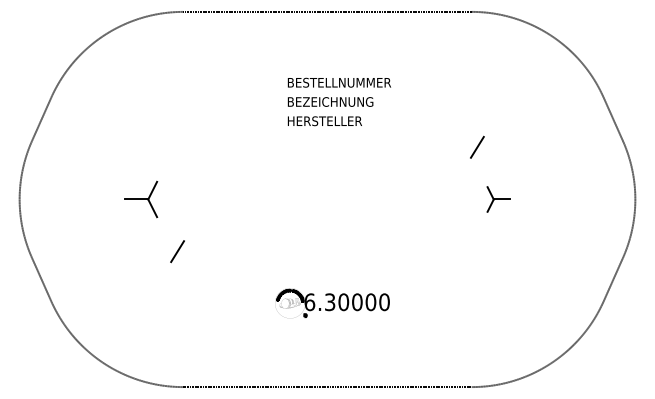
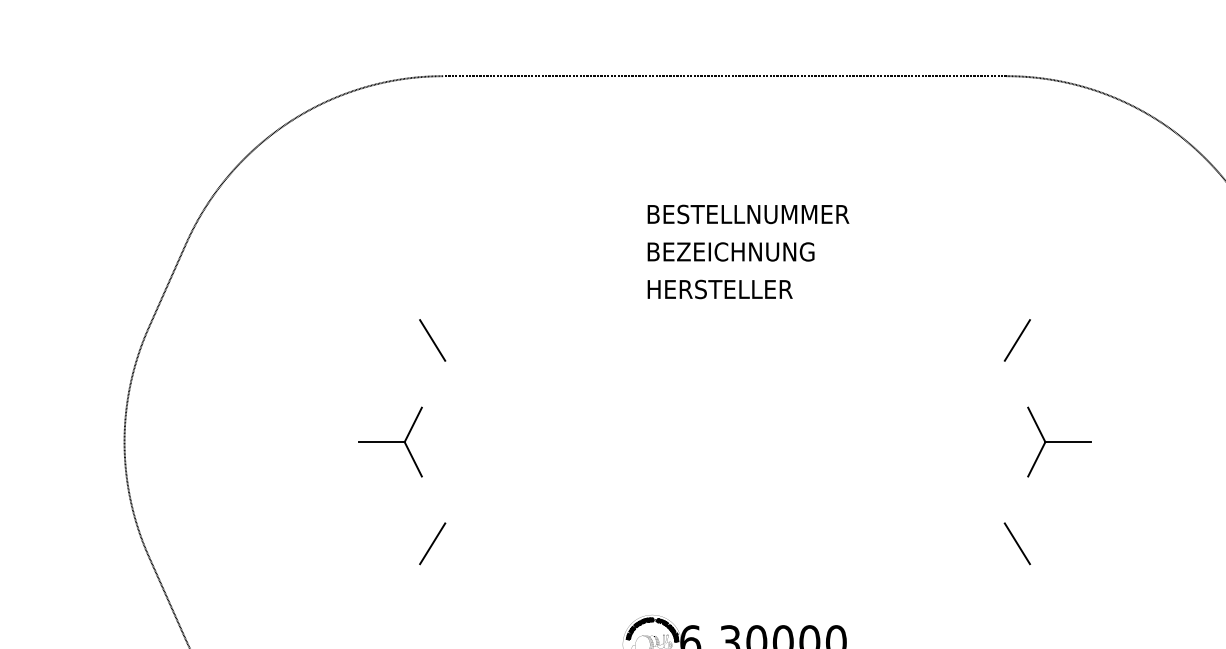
line: (177, 146) -> (432, 338), added
part: (141, 199) -> (391, 442), moved
part: (498, 199) -> (1058, 442), size x1.43
line: (476, 251) -> (1015, 543), added

